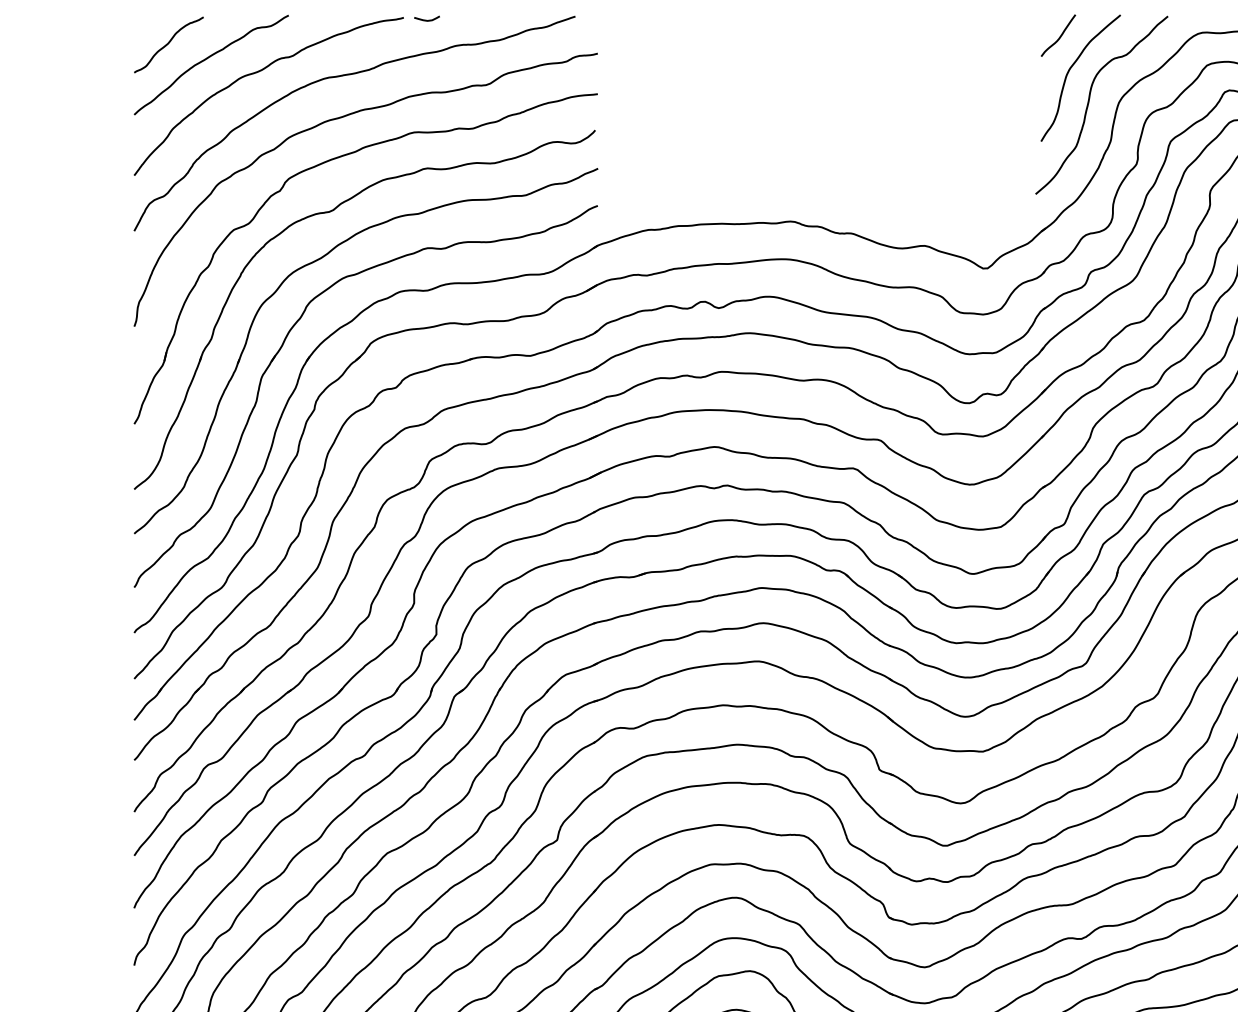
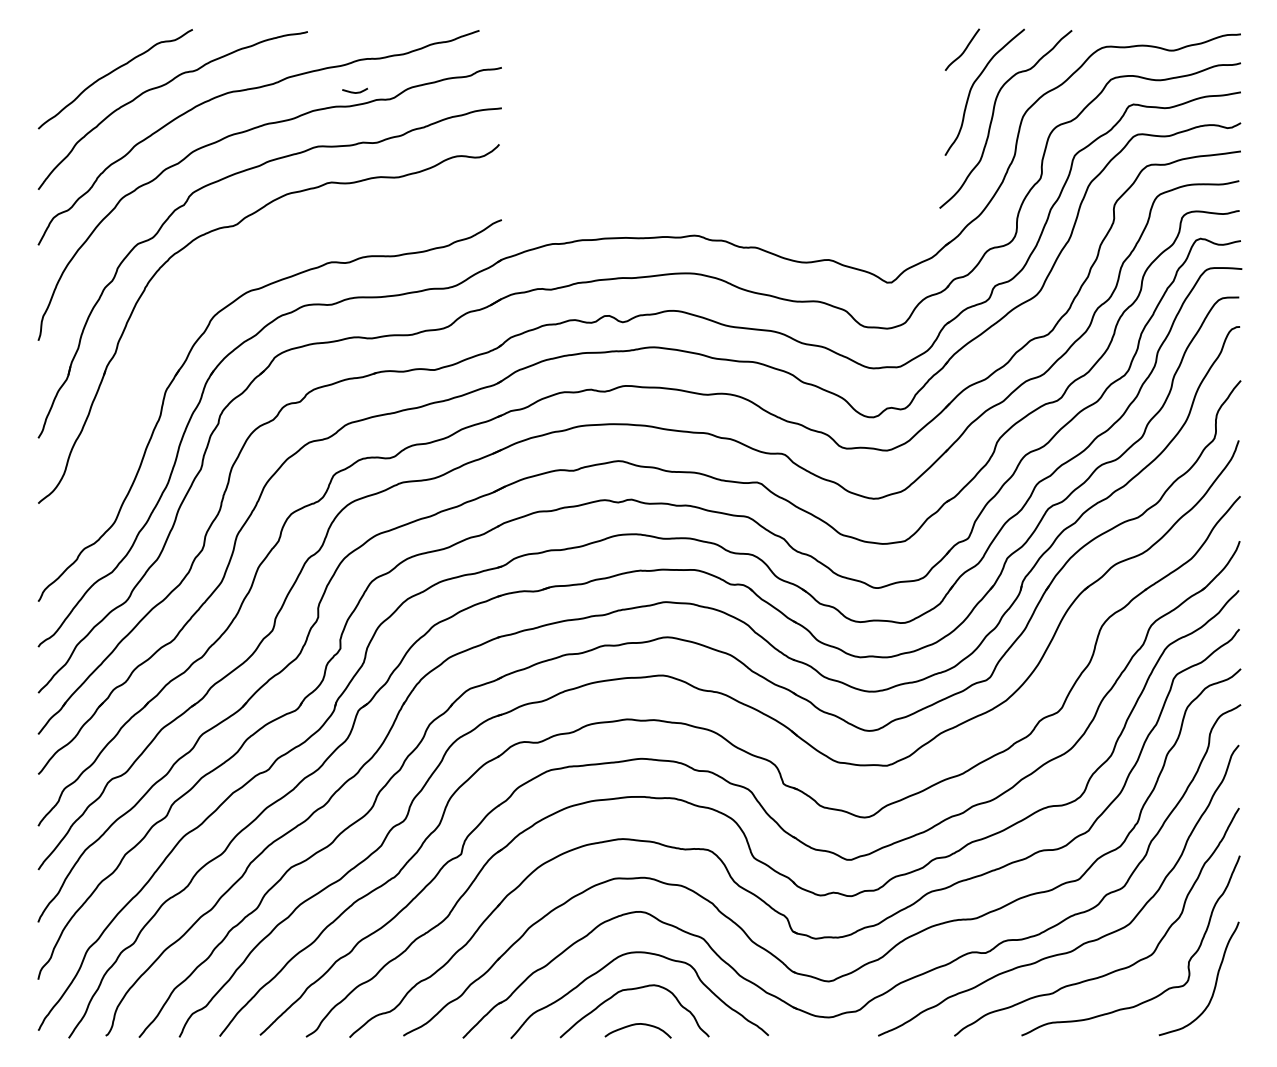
curve: (427, 20) -> (355, 92), moved
curve: (168, 44) -> (72, 58), removed
part: (321, 259) -> (225, 273), removed

